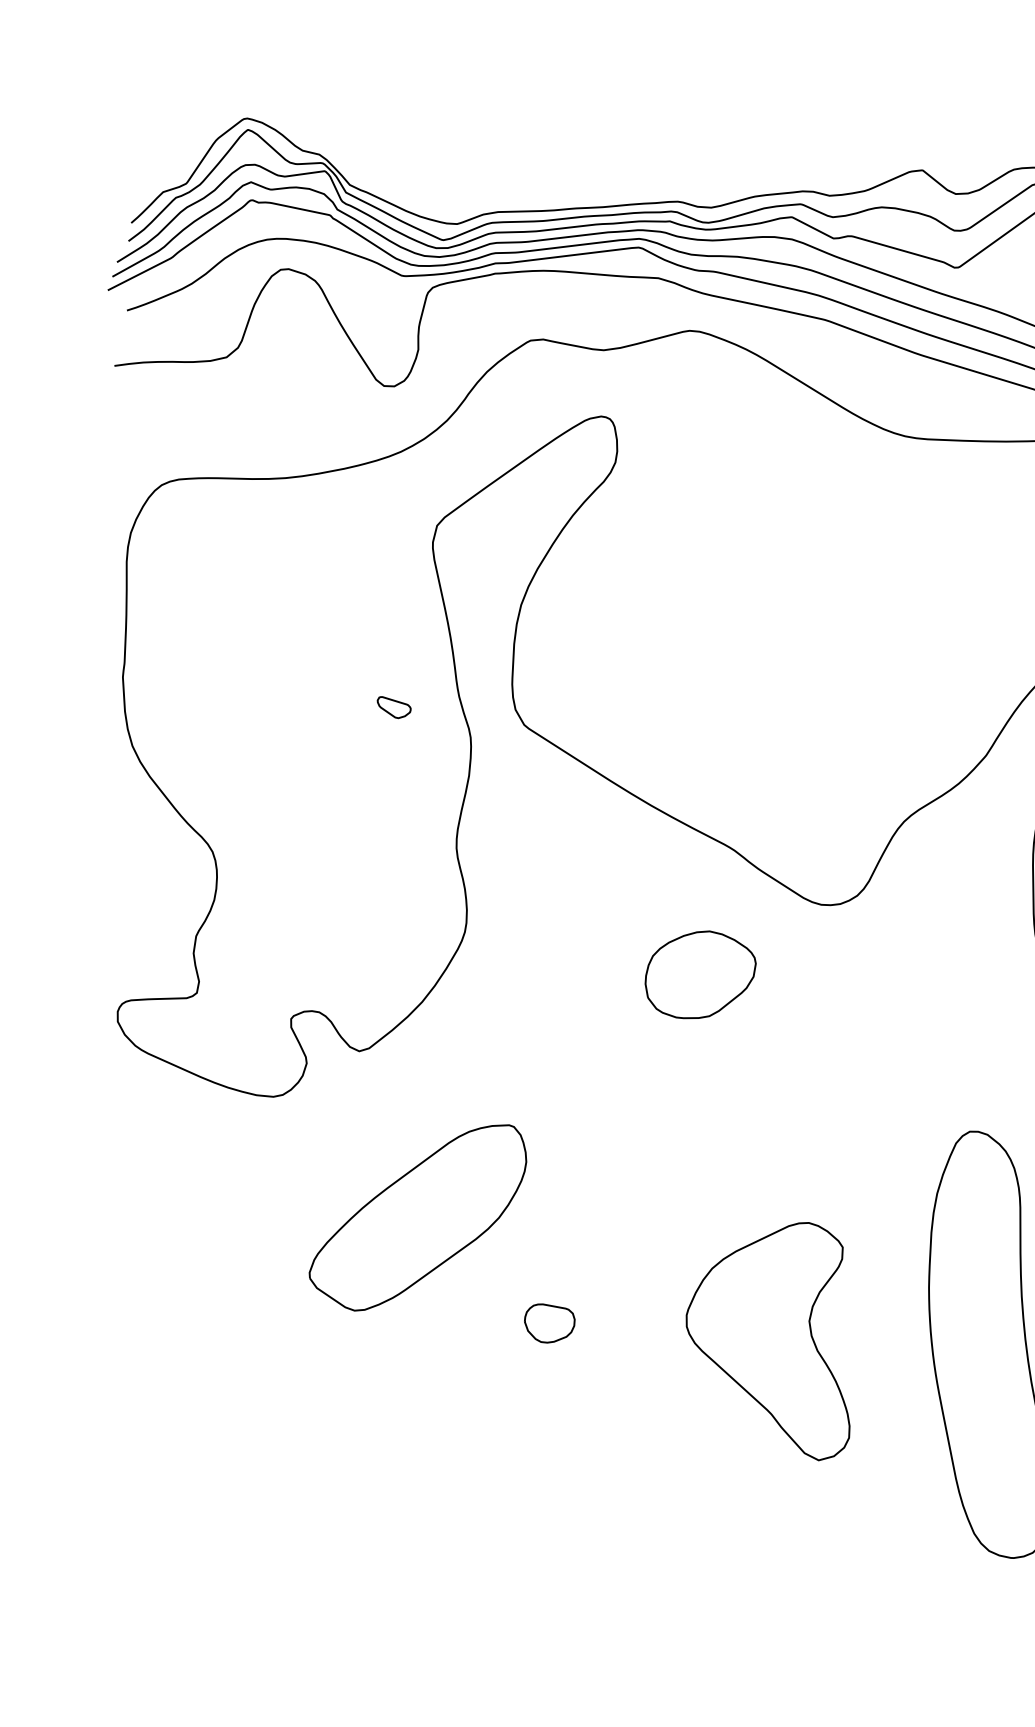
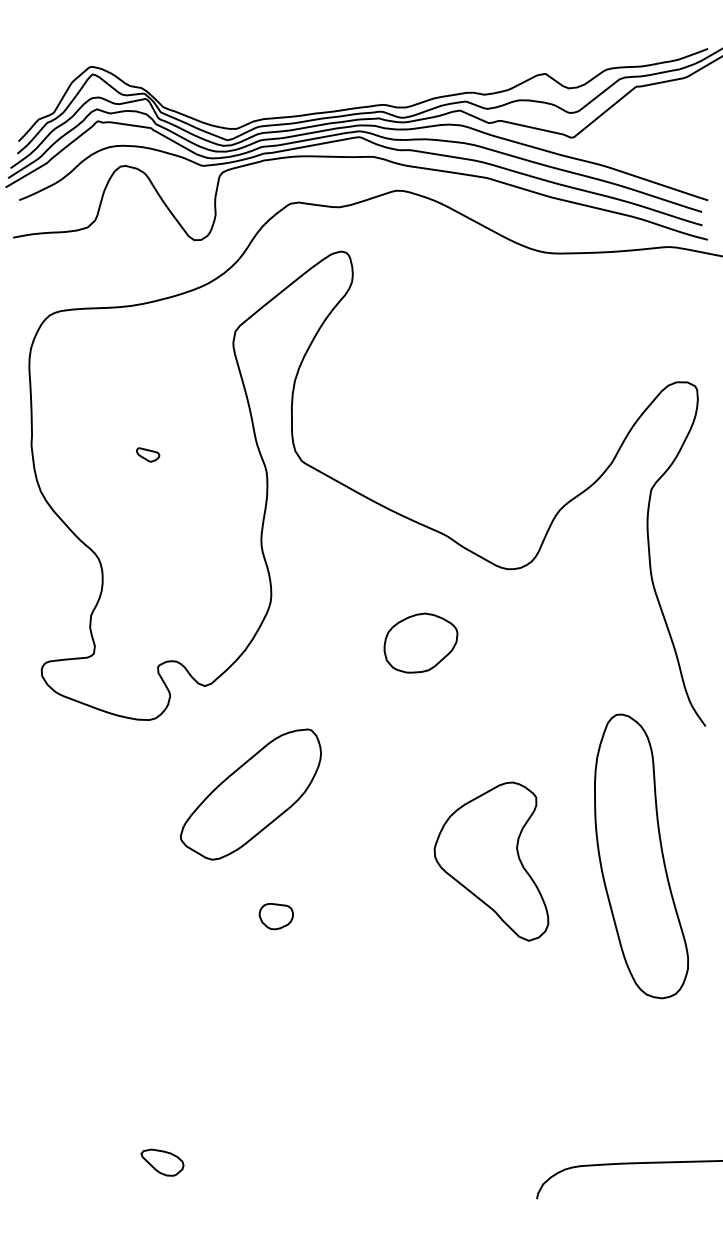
part: (394, 707) -> (148, 454), moved
part: (699, 974) -> (420, 642), moved
part: (548, 1323) -> (275, 916), moved

